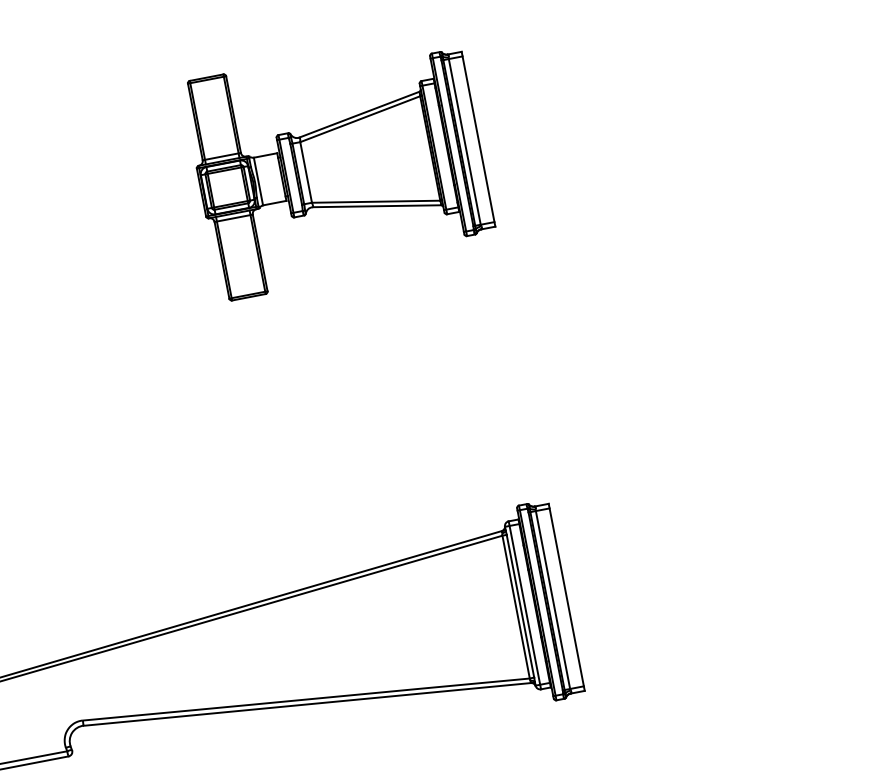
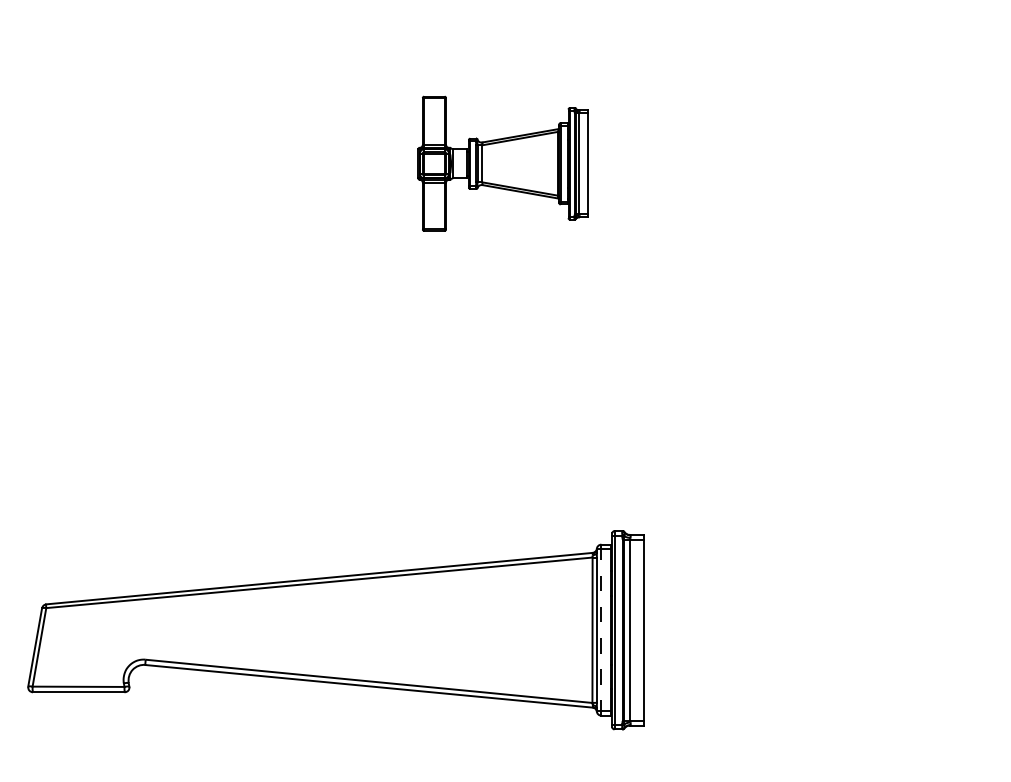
part: (339, 165) -> (502, 163), size x0.6
line: (524, 605) -> (601, 630), solid -> dashed

